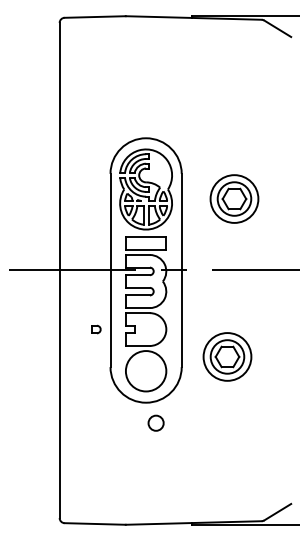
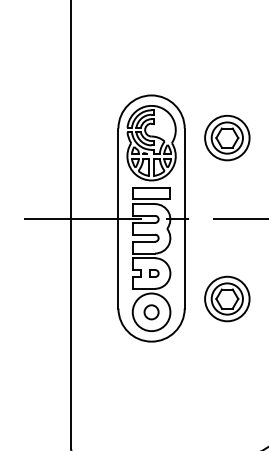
part: (234, 198) -> (227, 137), moved
part: (96, 329) -> (154, 273), moved
circle: (155, 422) -> (151, 311), moved

